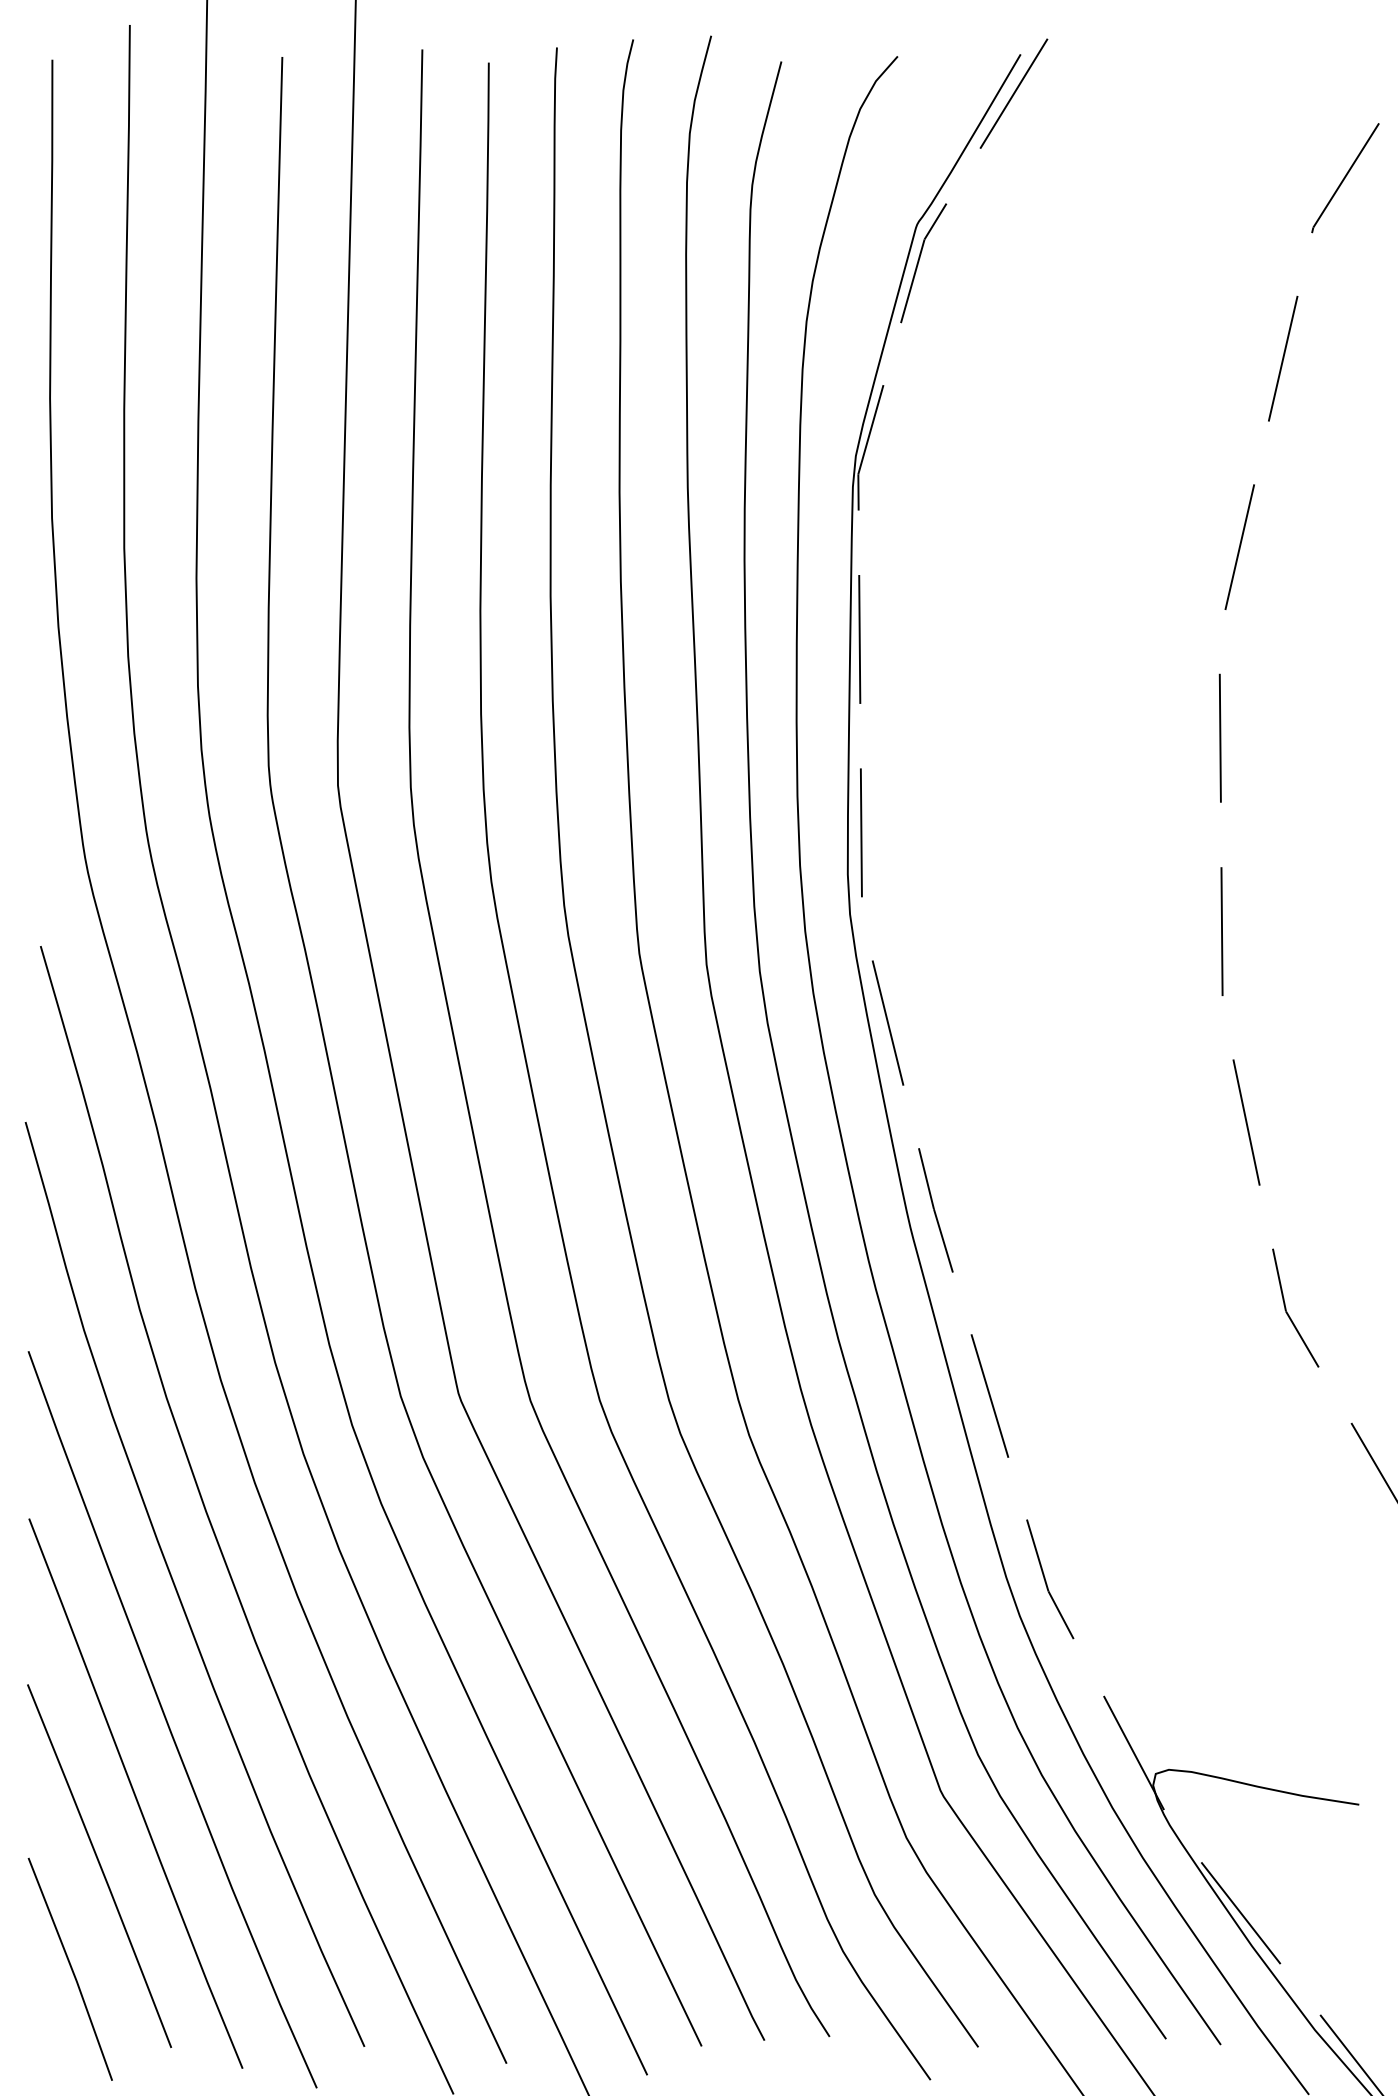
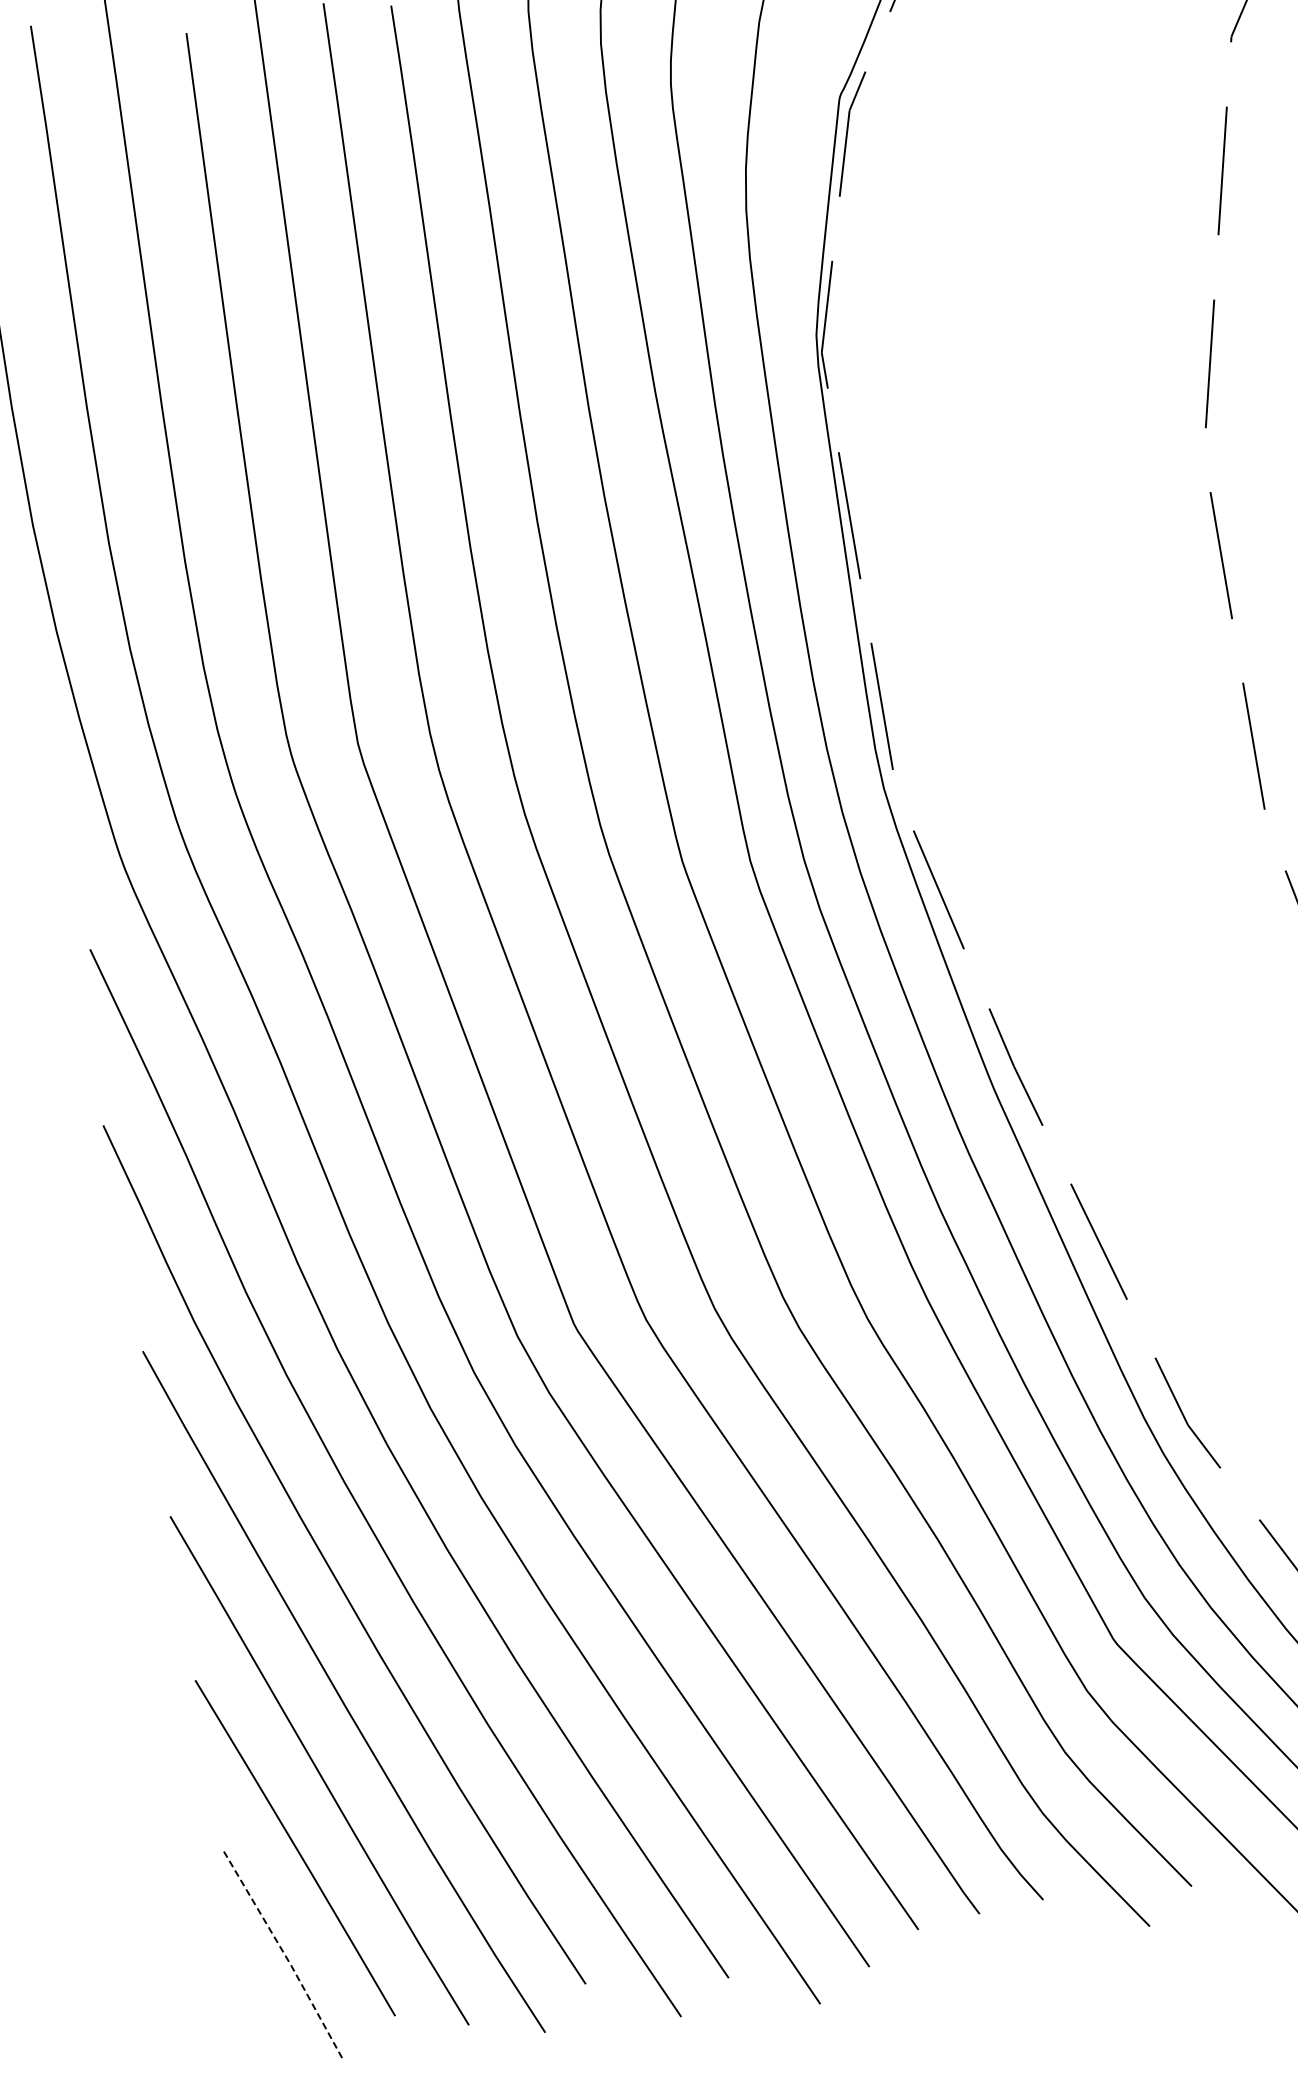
line: (72, 1969) -> (285, 1954), solid -> dashed

